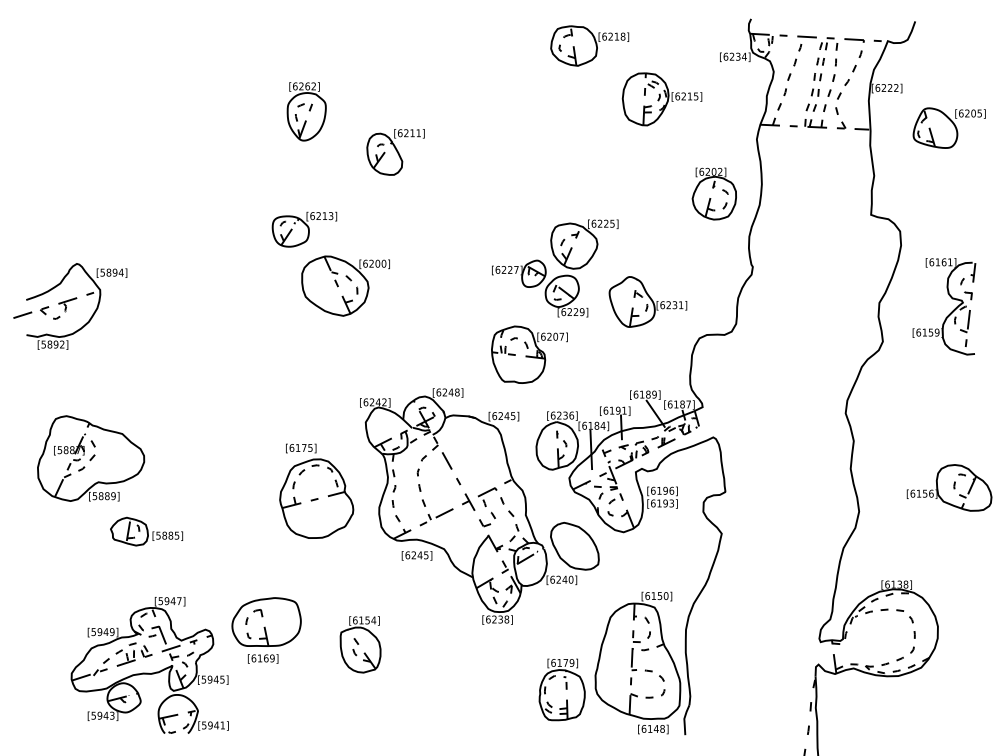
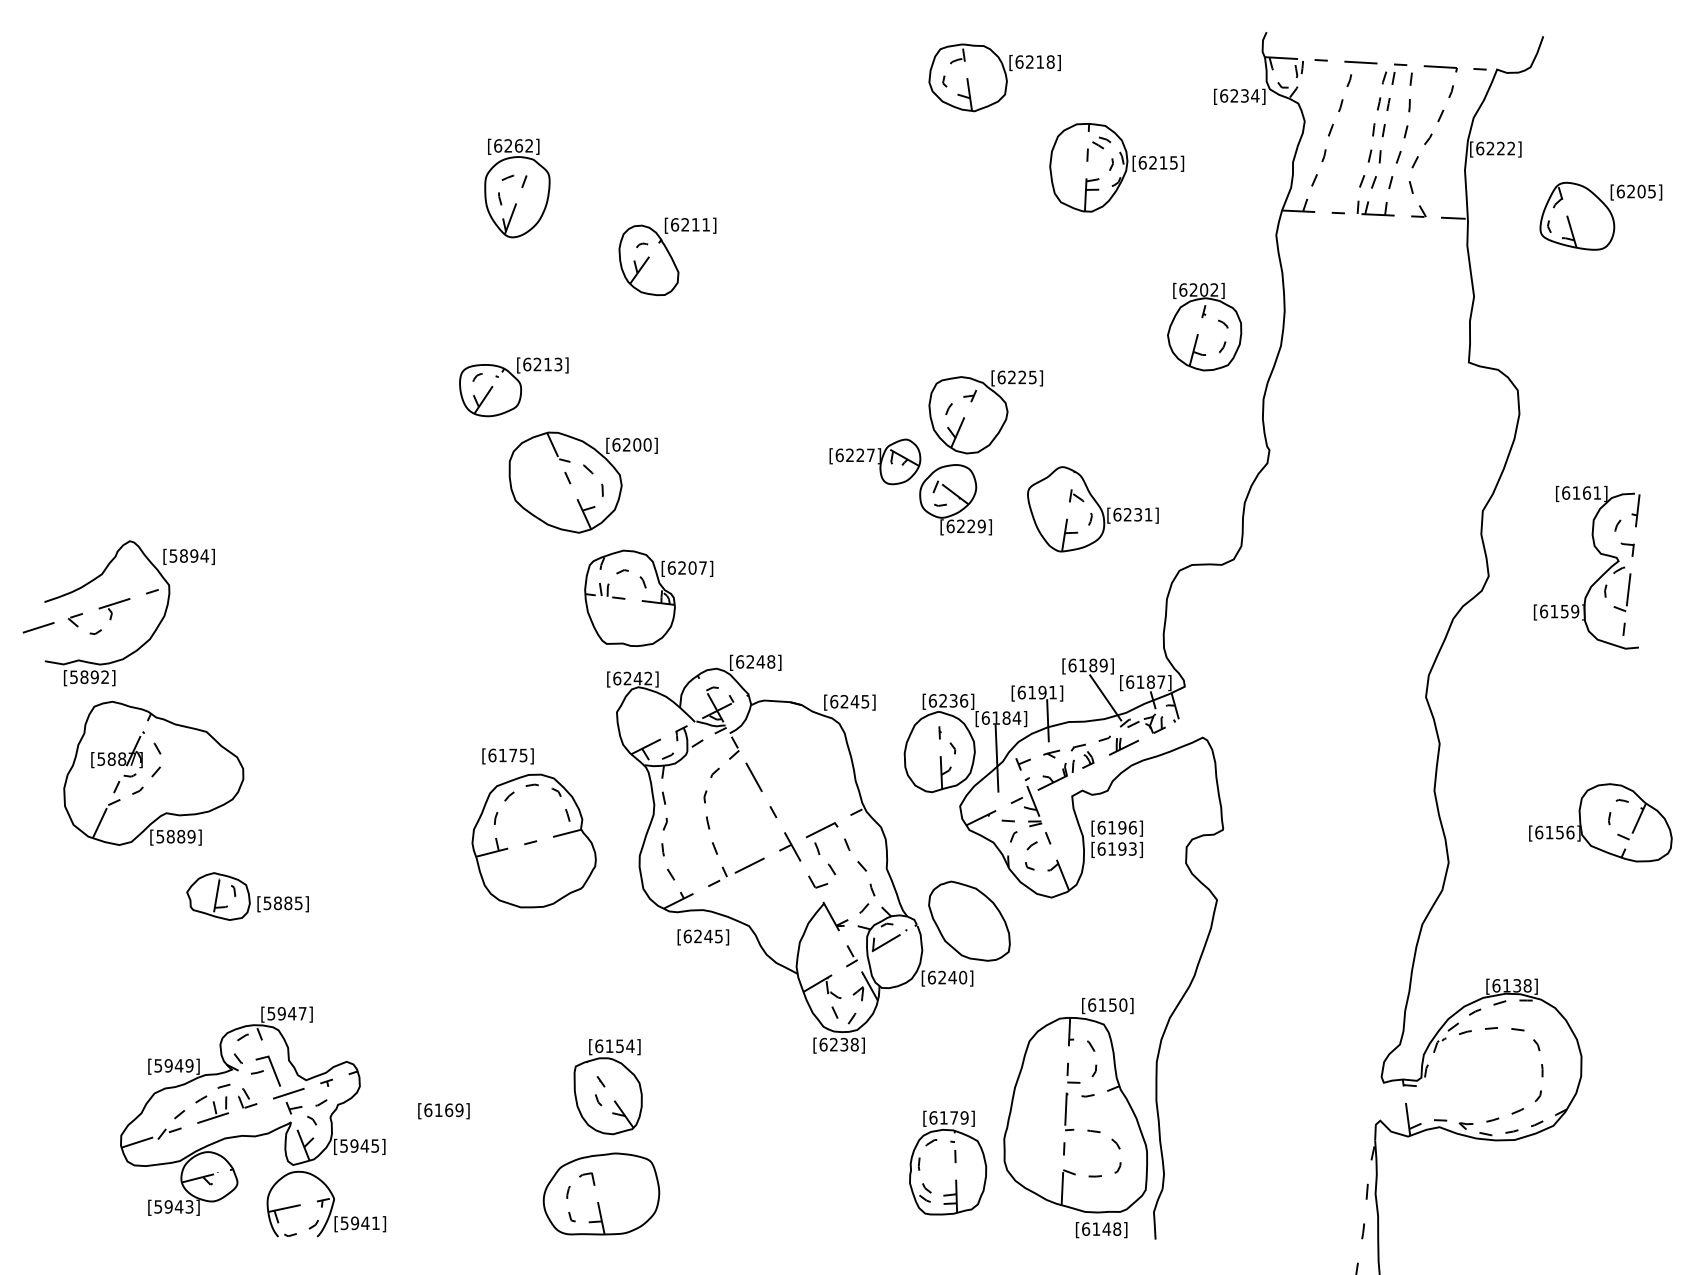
part: (70, 306) -> (119, 613), moved
part: (950, 312) -> (1597, 577), moved
part: (529, 354) -> (648, 597), moved
part: (266, 621) -> (601, 1193), moved

